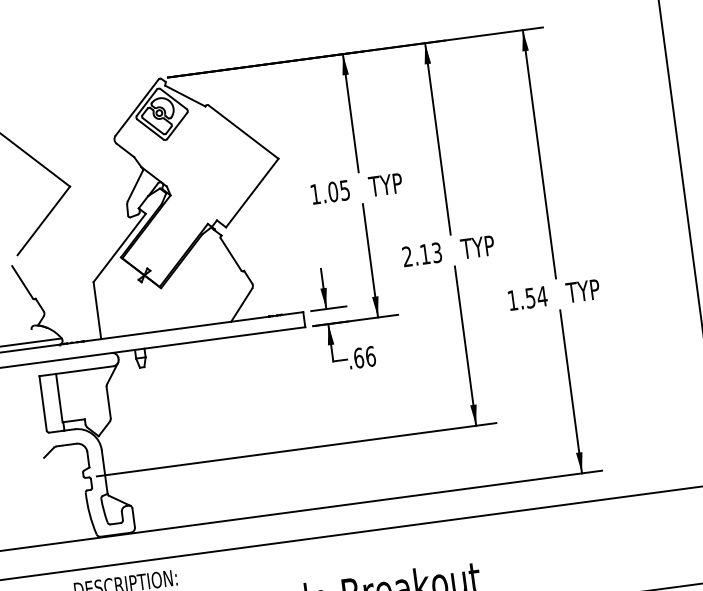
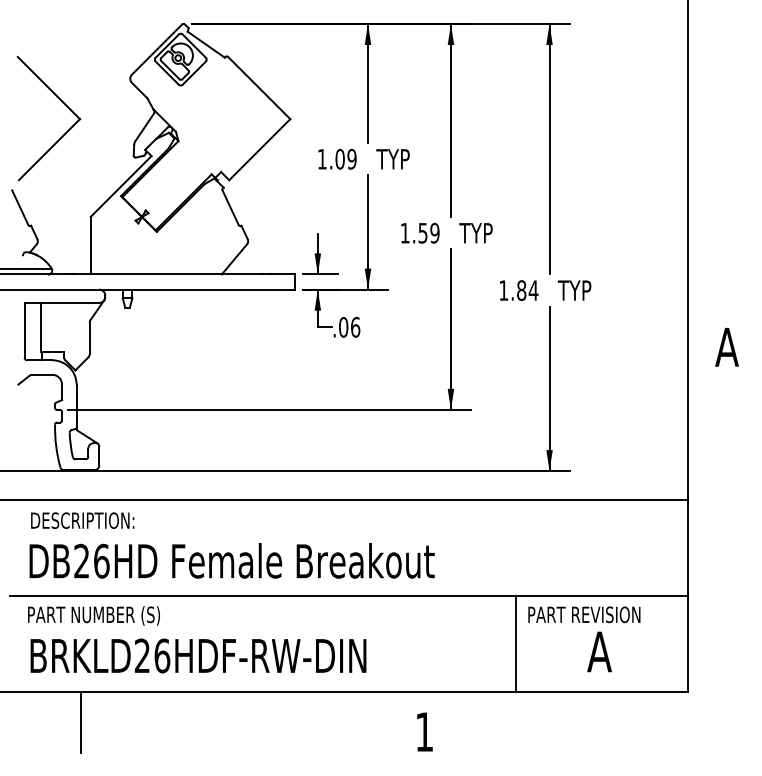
text: (344, 189) -> (351, 158), 1.05 -> 1.09
text: (421, 254) -> (419, 232), 2.13 -> 1.59
text: (530, 298) -> (521, 290), 1.54 -> 1.84
text: (358, 358) -> (343, 327), .66 -> .06

